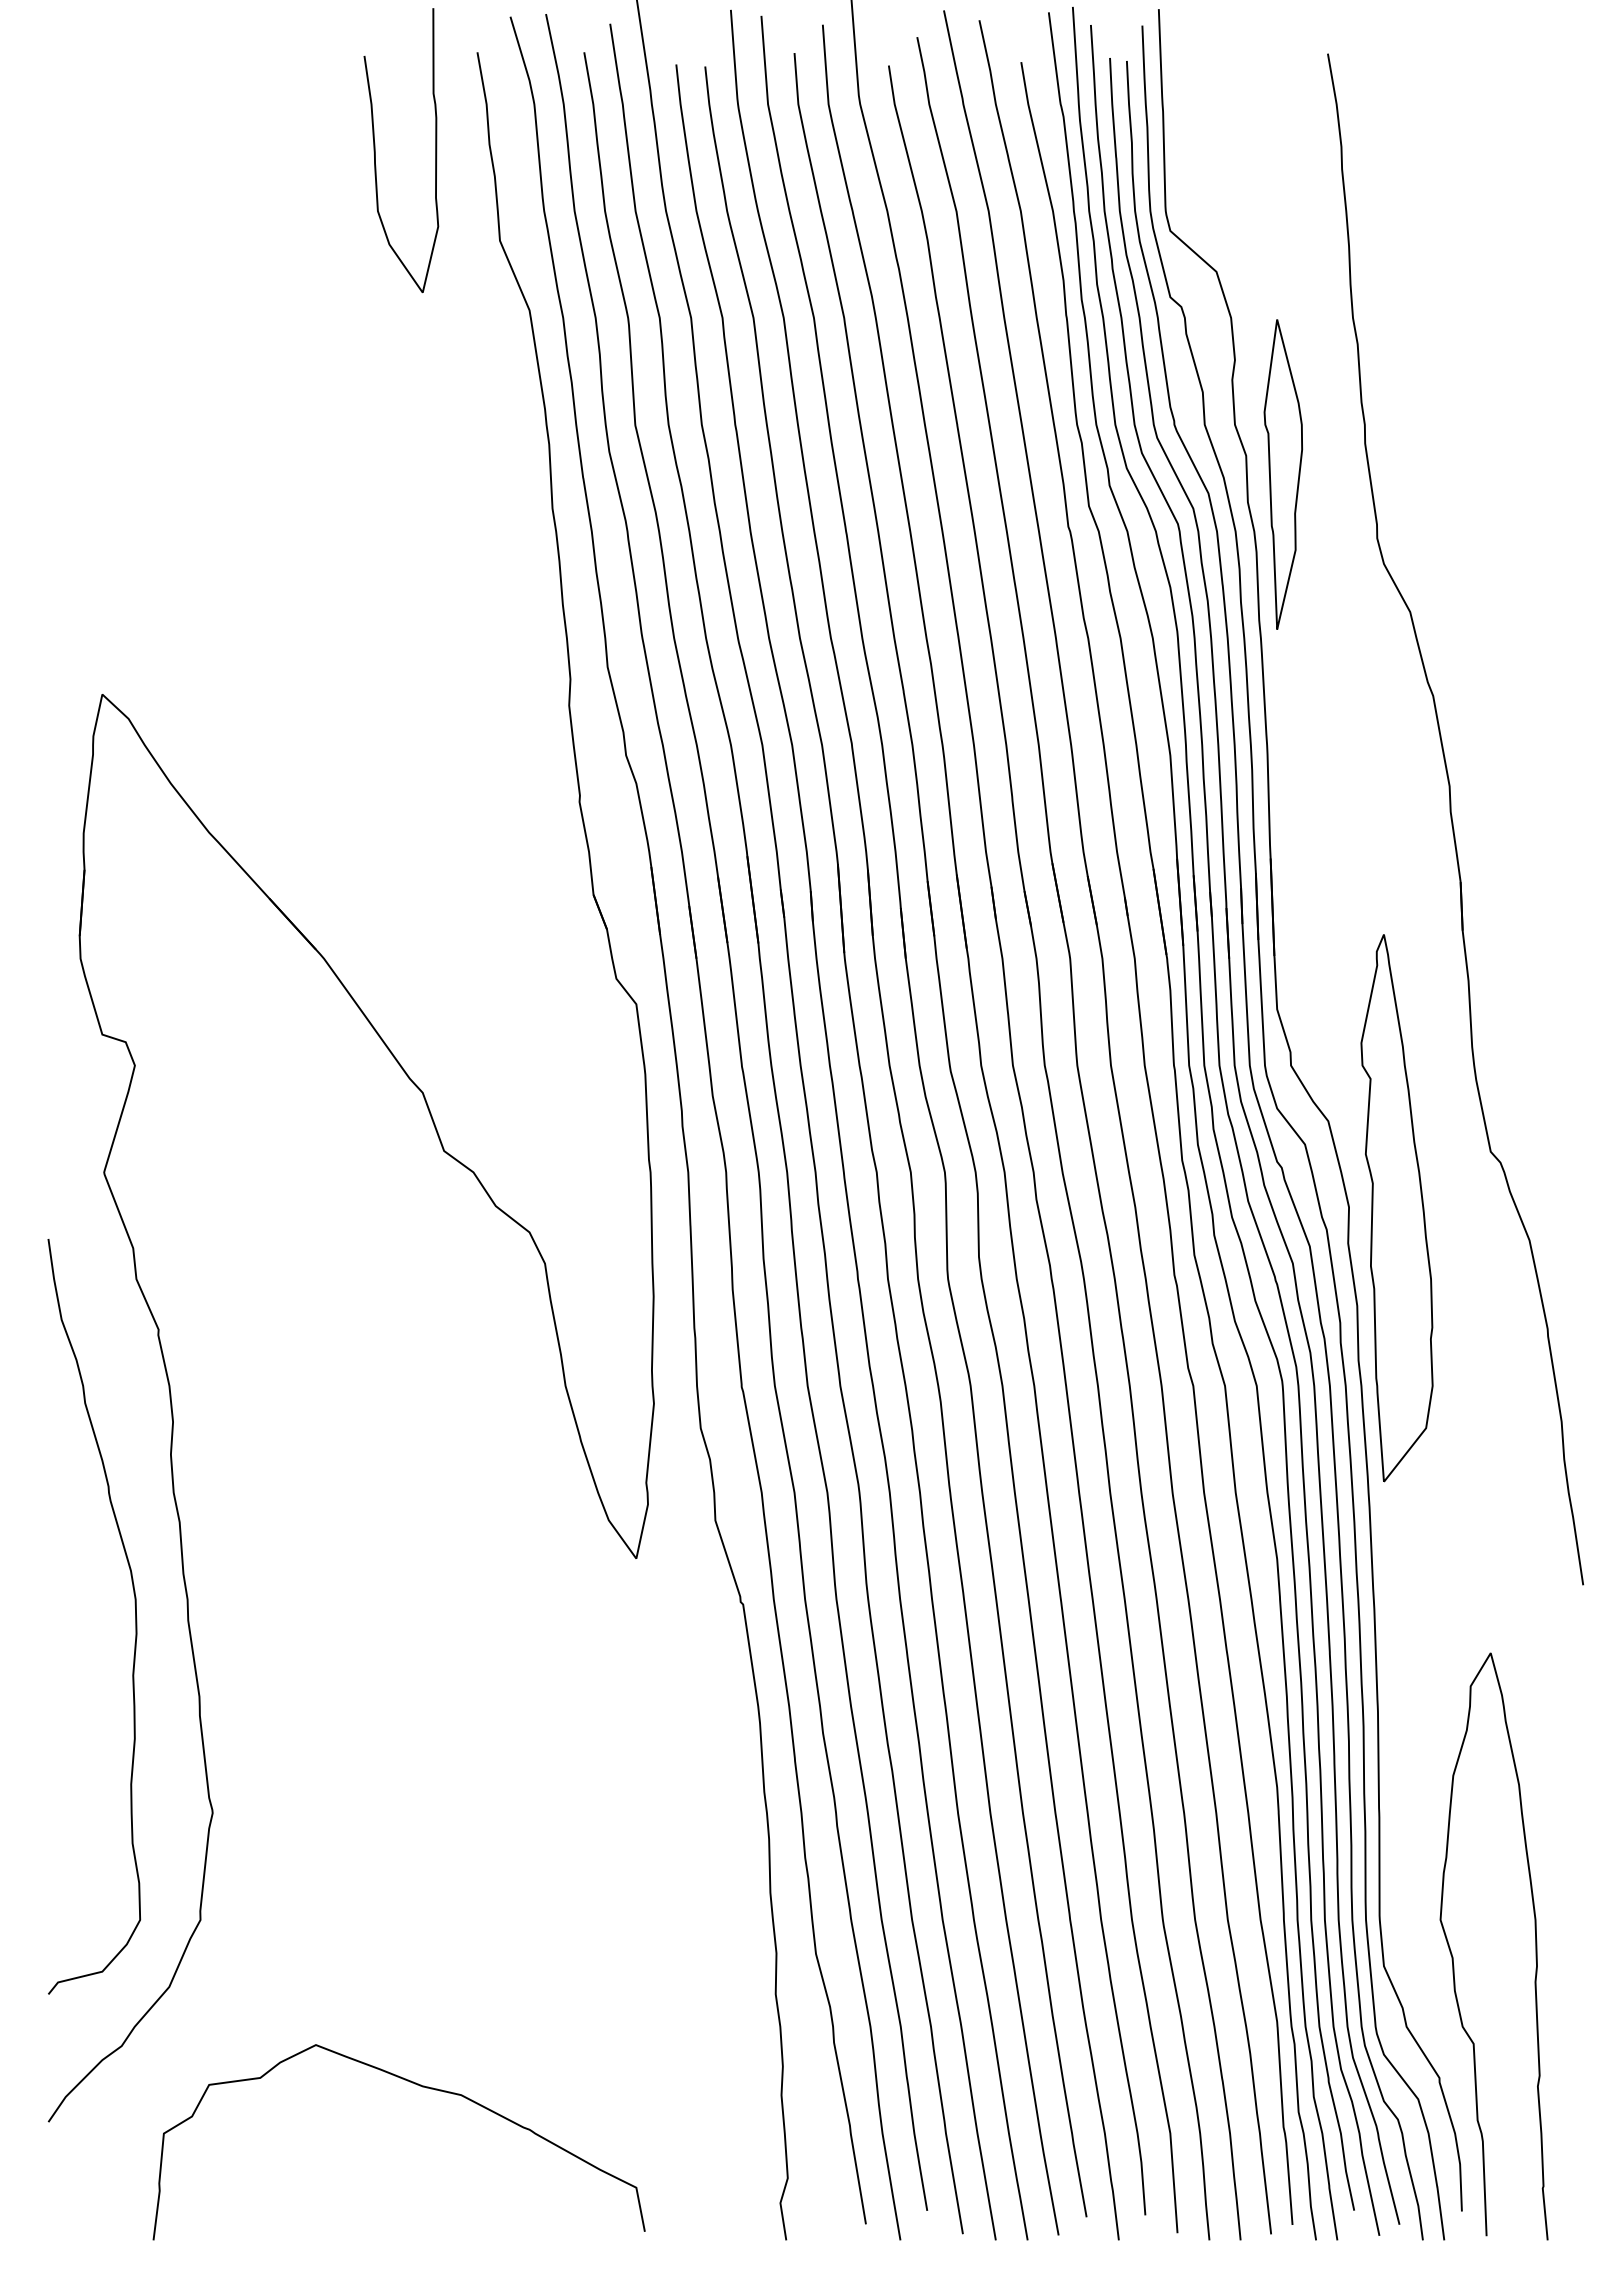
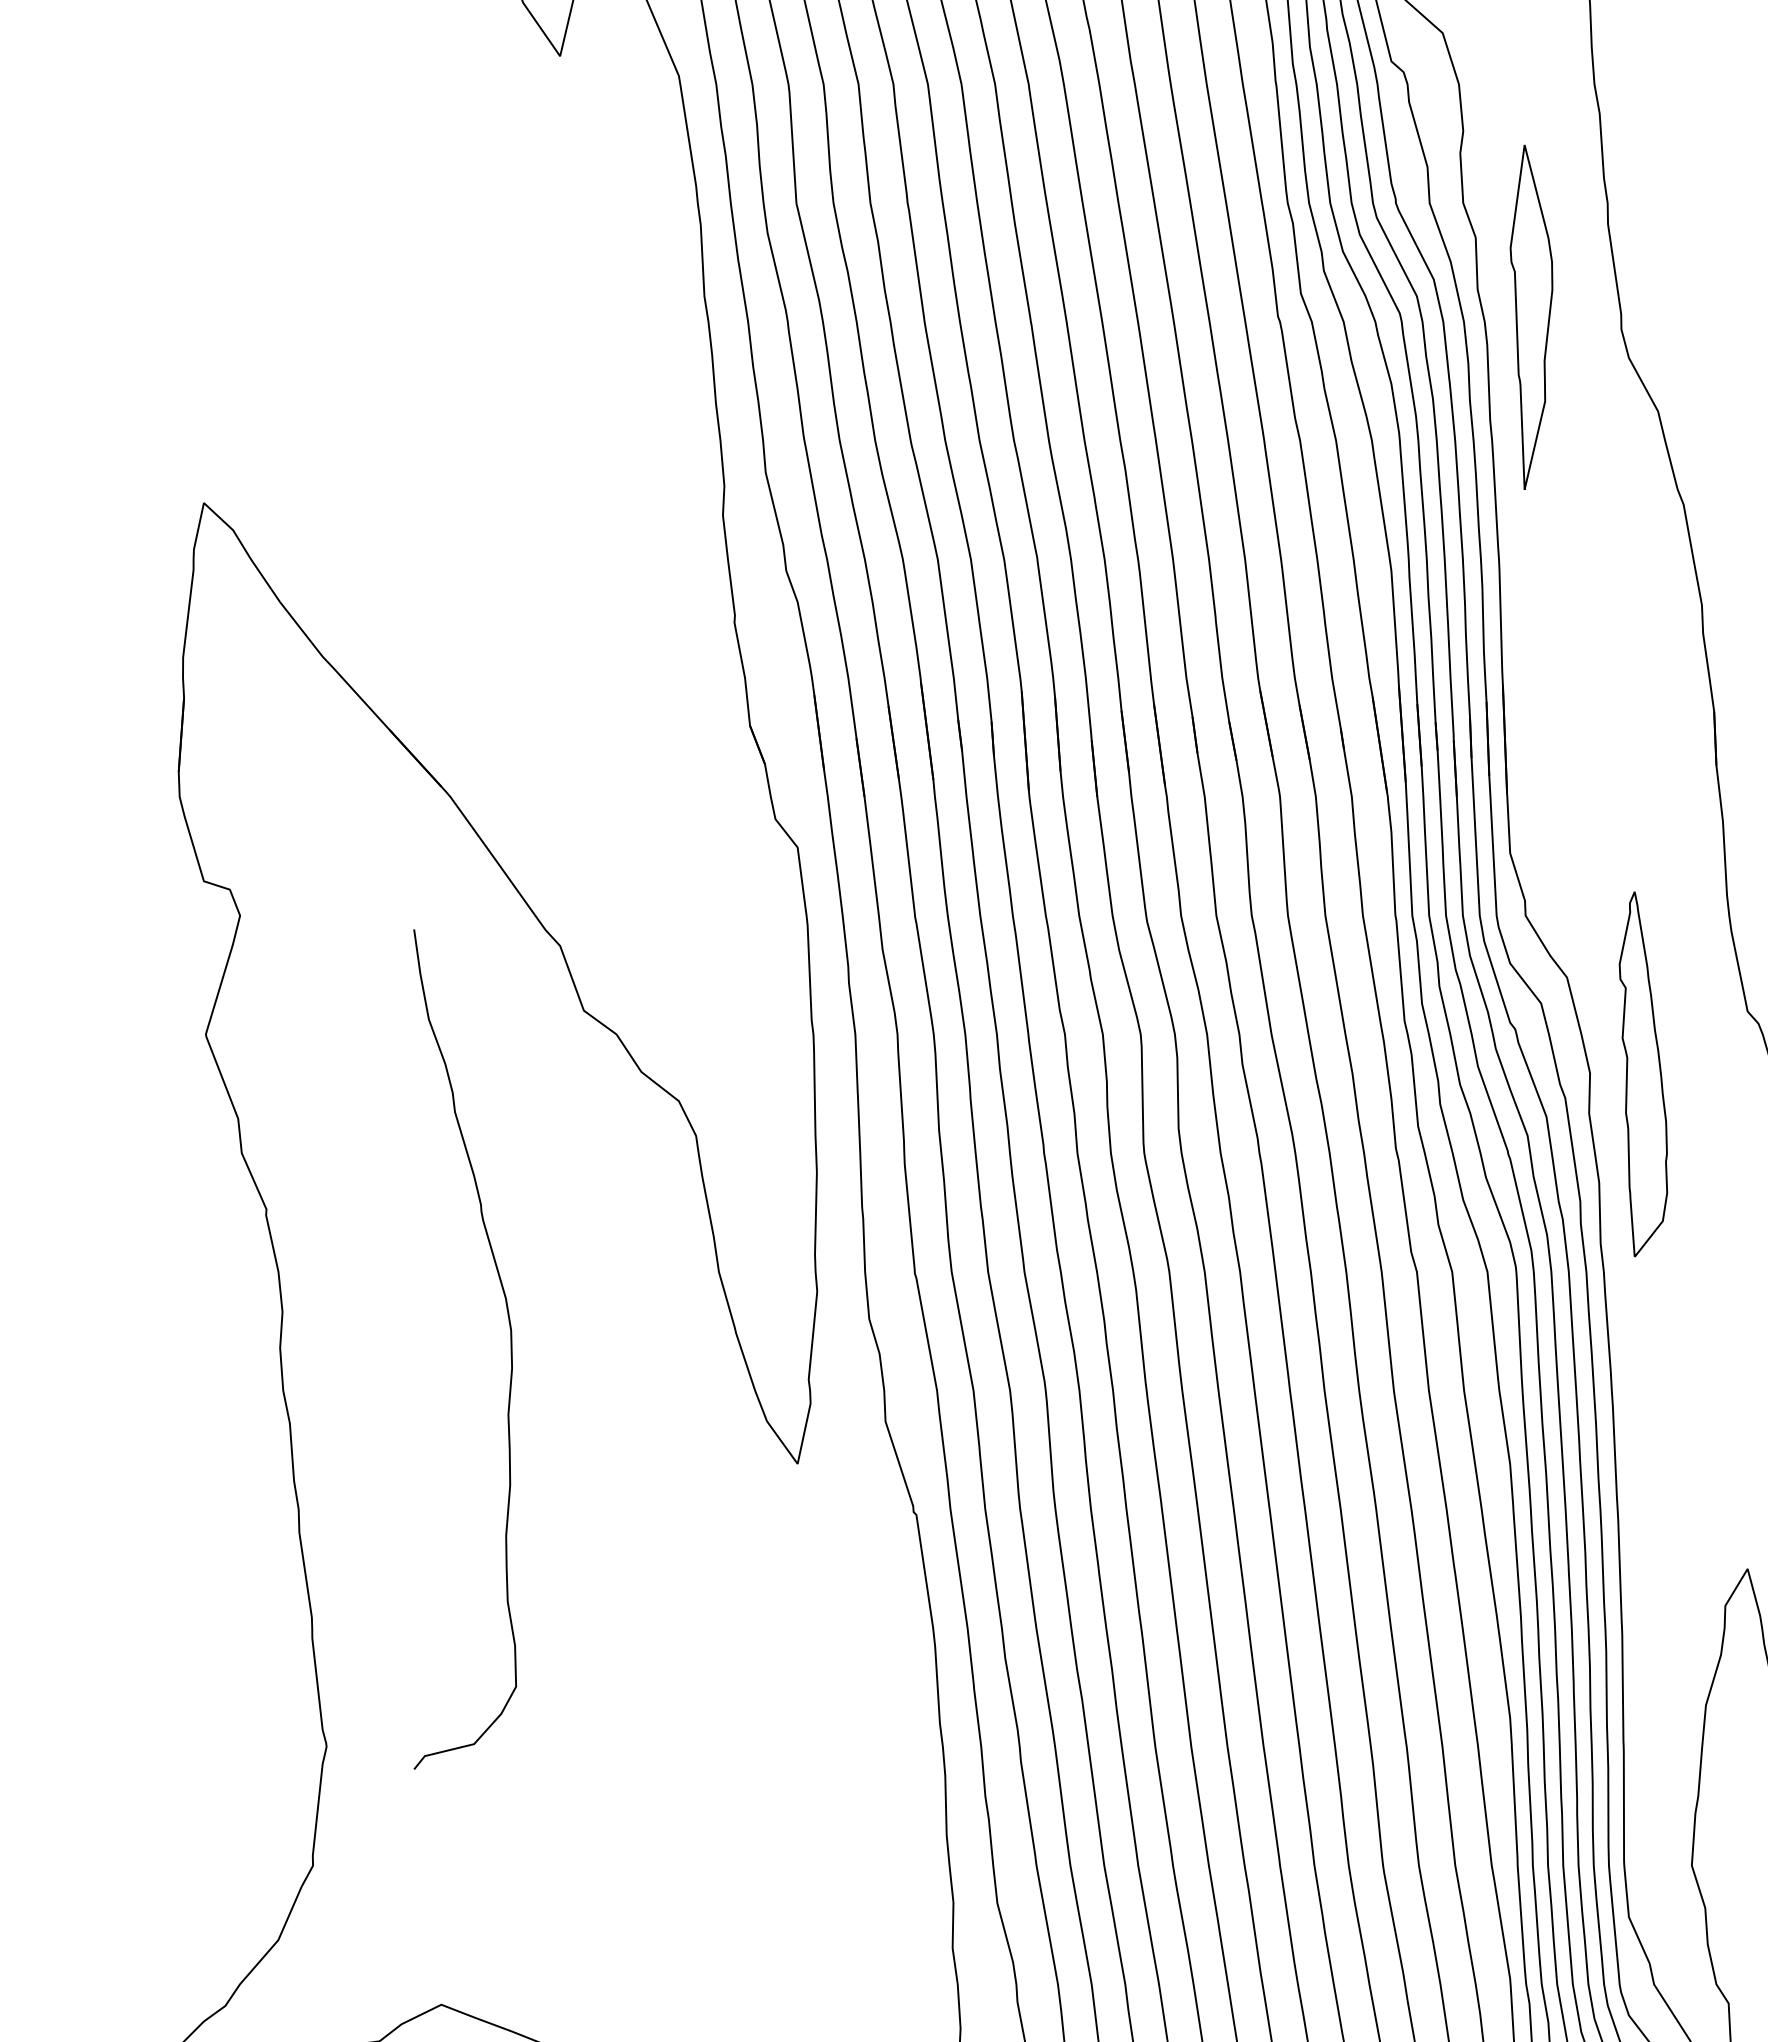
part: (1283, 474) -> (1531, 317), moved
part: (1396, 1208) -> (1642, 1074), size x0.6
curve: (135, 1616) -> (510, 1349), moved

